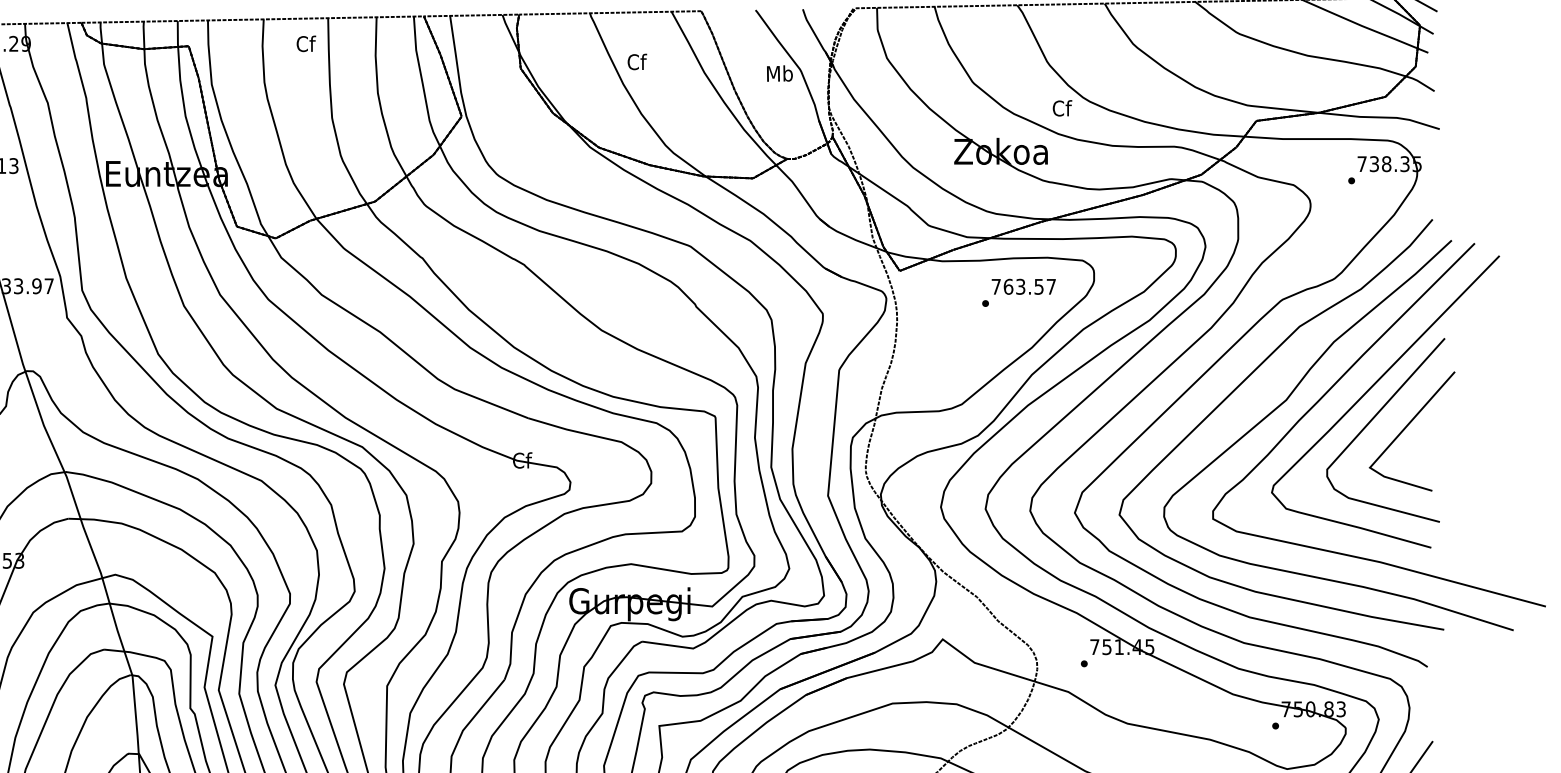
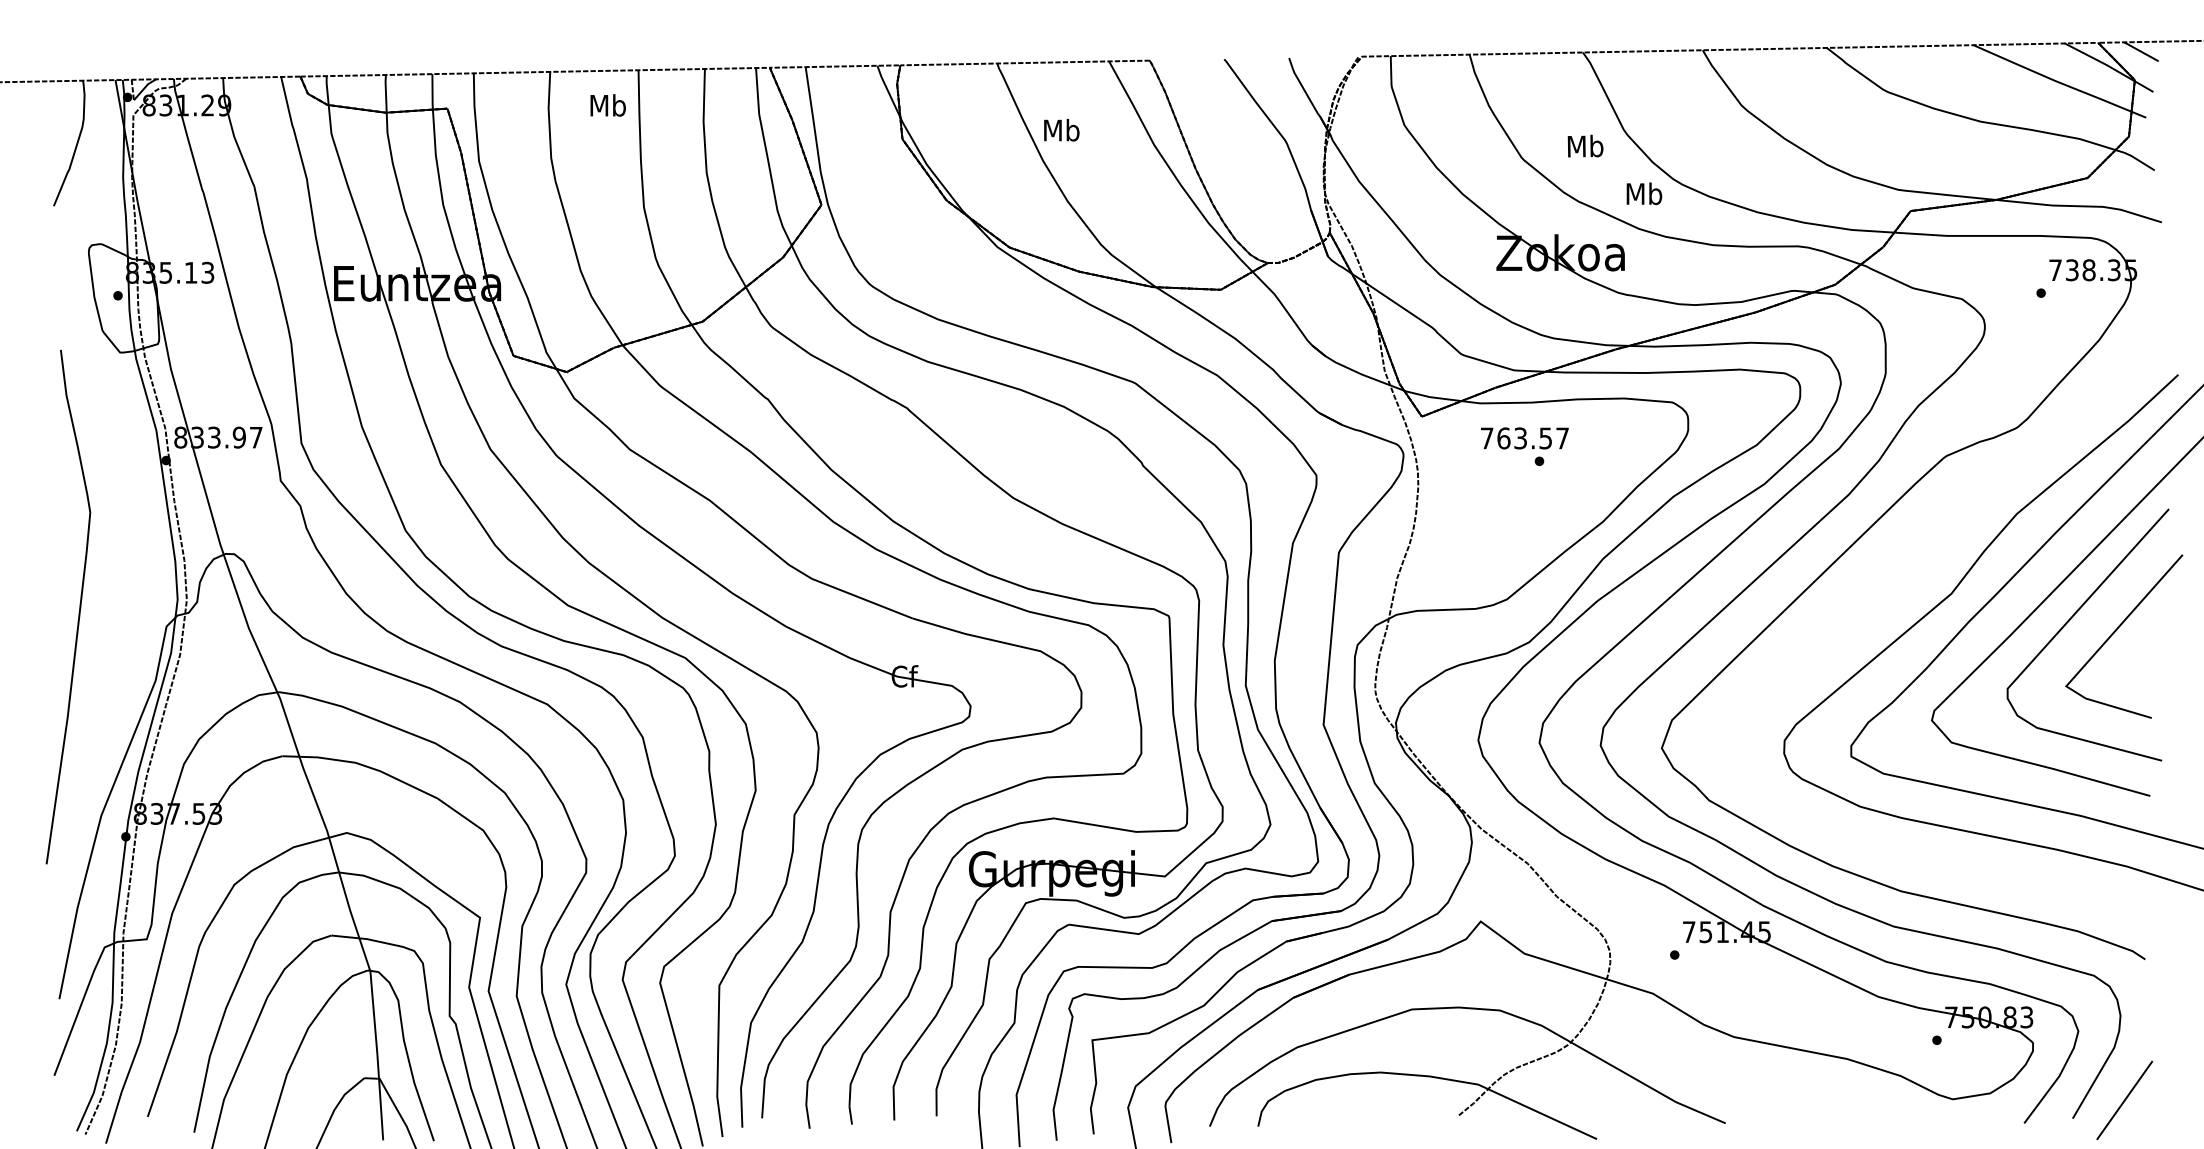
text: (305, 43) -> (607, 105), Cf -> Mb
text: (636, 62) -> (1061, 130), Cf -> Mb
text: (779, 73) -> (1585, 145), moved
text: (1062, 108) -> (1644, 193), Cf -> Mb
text: (1023, 286) -> (1524, 438), moved
curve: (1240, 384) -> (1889, 572), removed

